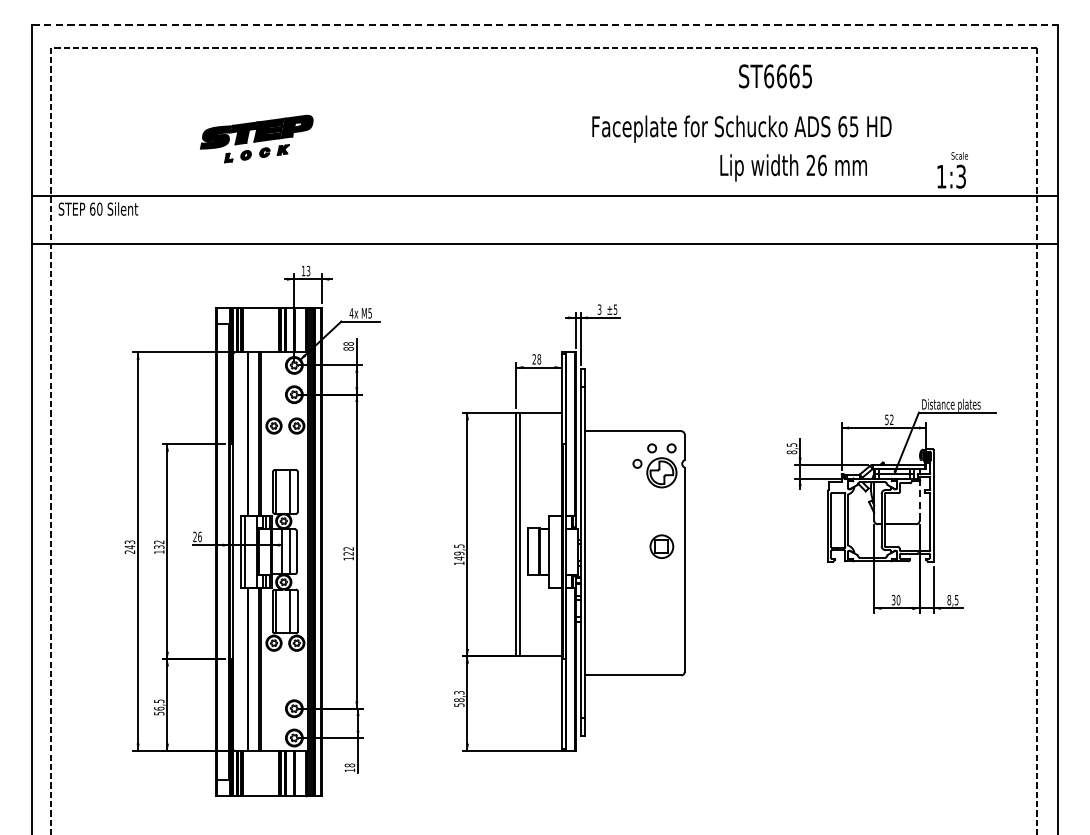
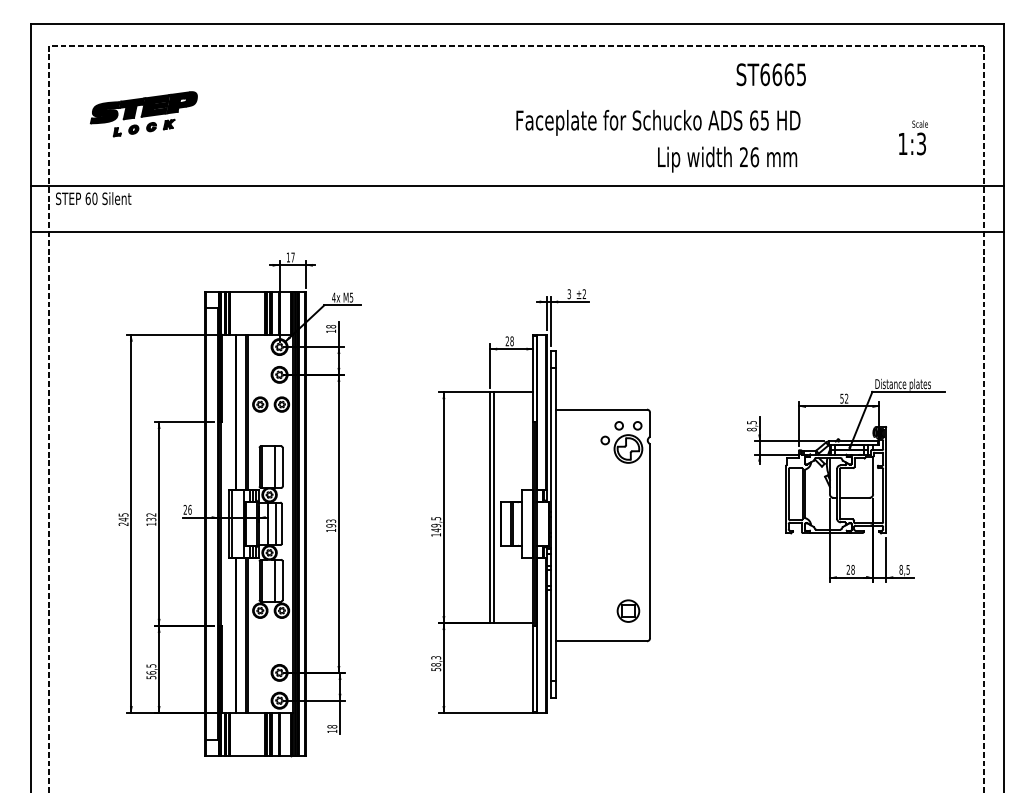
line: (545, 24) -> (517, 23), dashed -> solid
text: (774, 76) -> (770, 74), moved
text: (742, 128) -> (658, 122), moved
part: (256, 139) -> (143, 114), moved
text: (793, 167) -> (727, 159), moved
text: (952, 169) -> (913, 137), moved
text: (307, 271) -> (292, 257), 13 -> 17
text: (615, 308) -> (584, 293), ±5 -> ±2
text: (349, 349) -> (331, 331), 88 -> 18
line: (920, 500) -> (873, 475), dashed -> solid
text: (128, 541) -> (122, 514), 243 -> 245
part: (661, 546) -> (628, 610), moved
text: (349, 551) -> (331, 523), 122 -> 193
text: (895, 599) -> (850, 569), 30 -> 28

